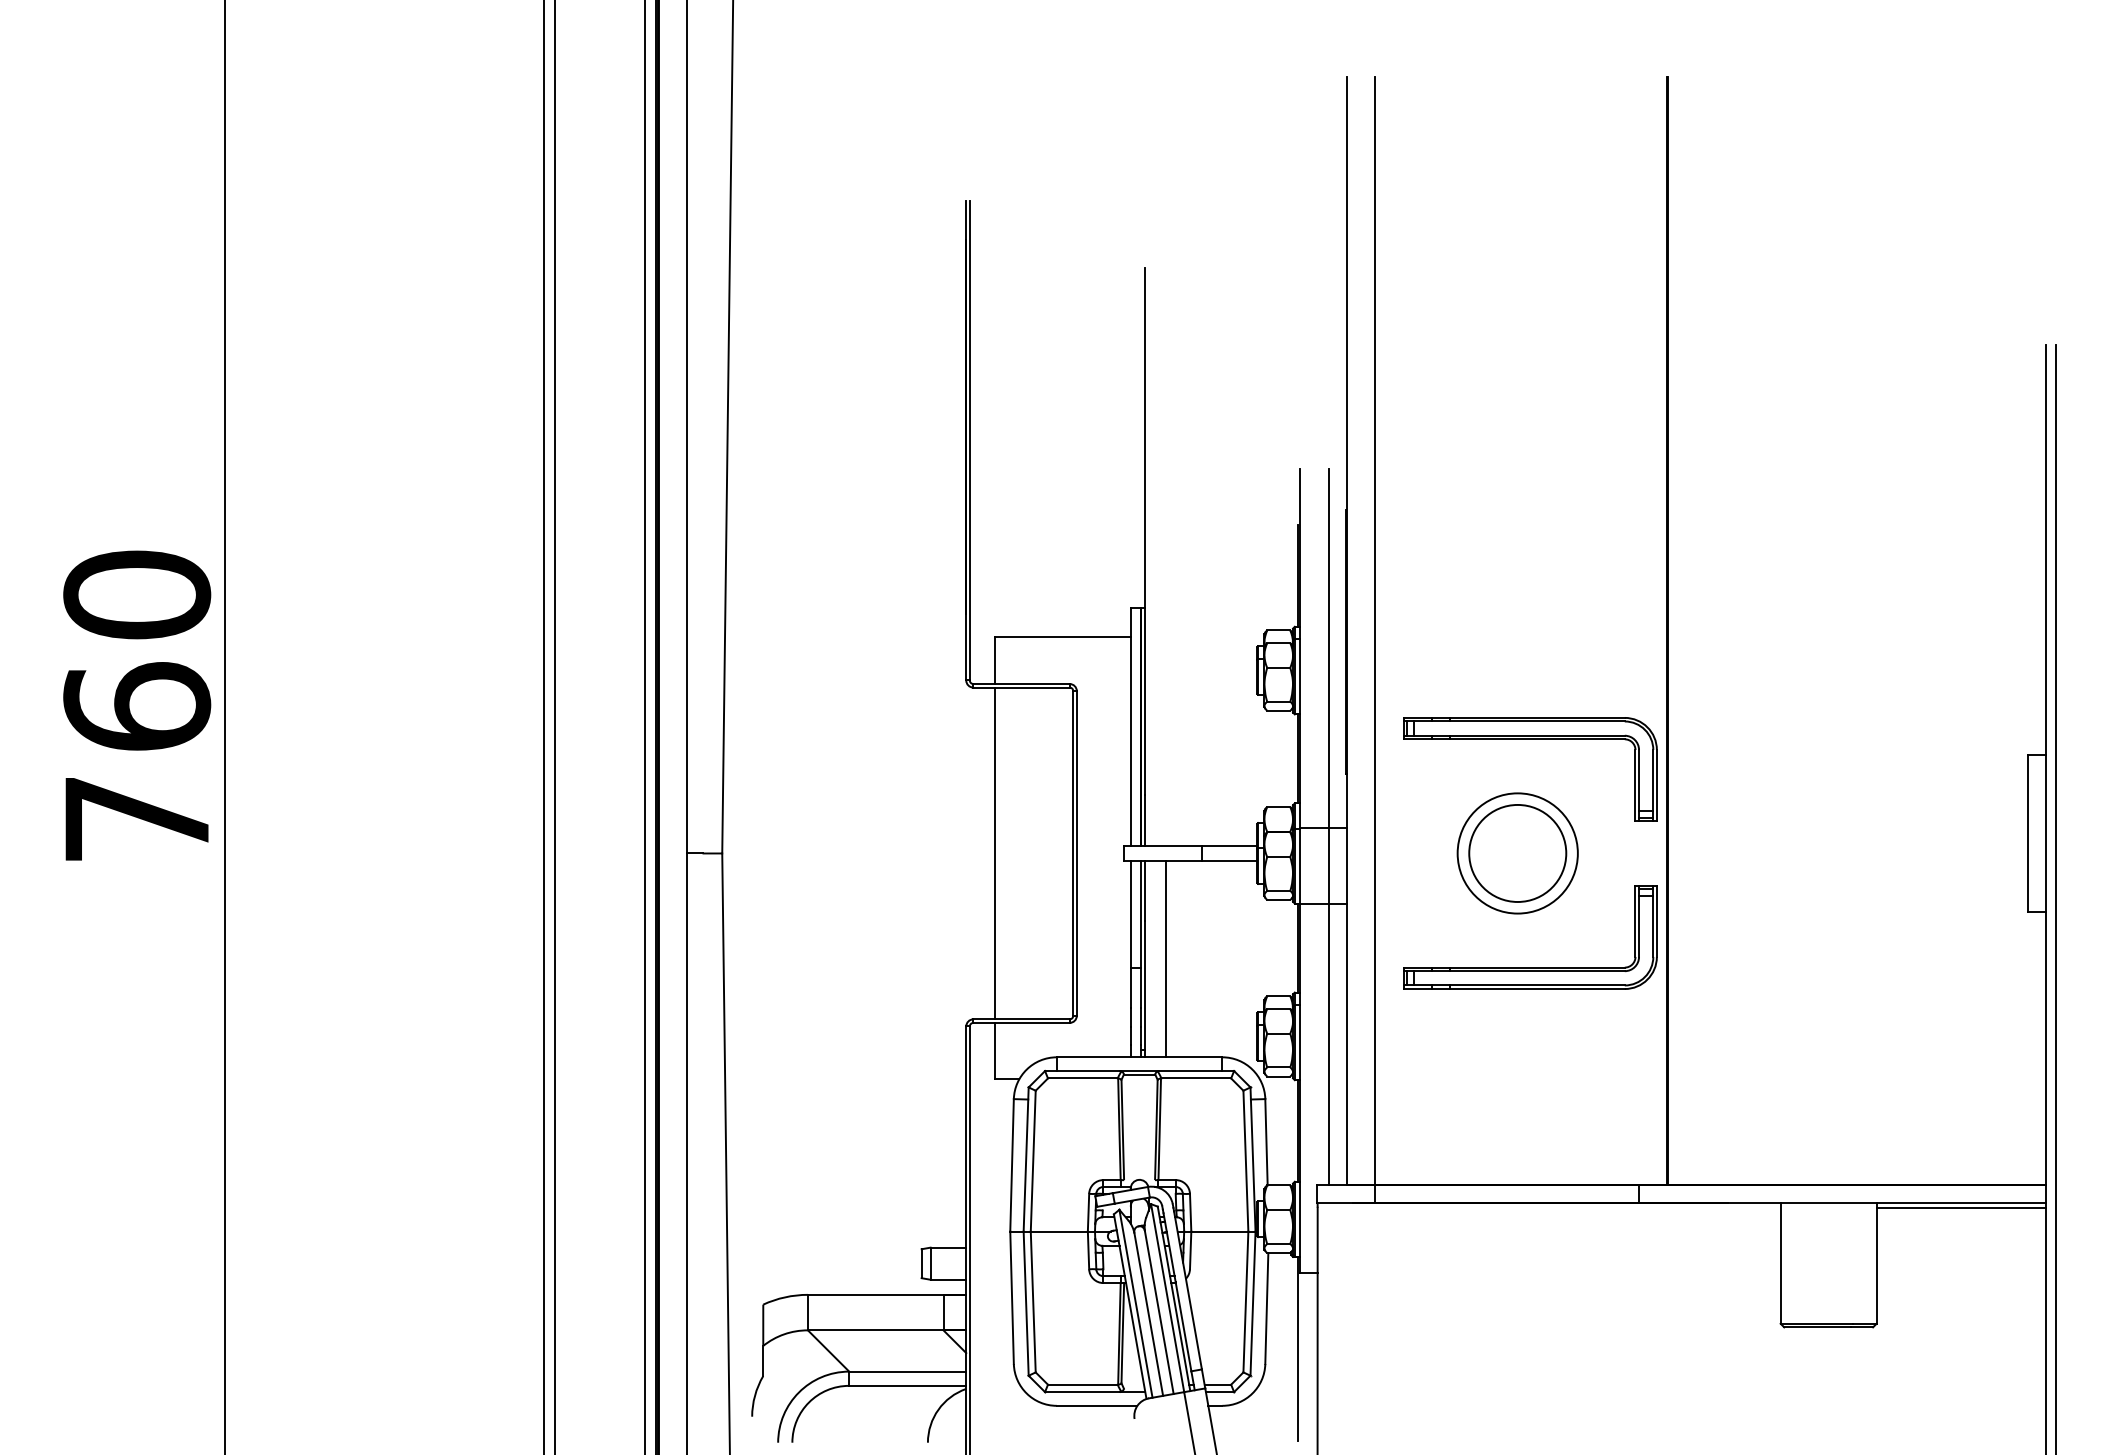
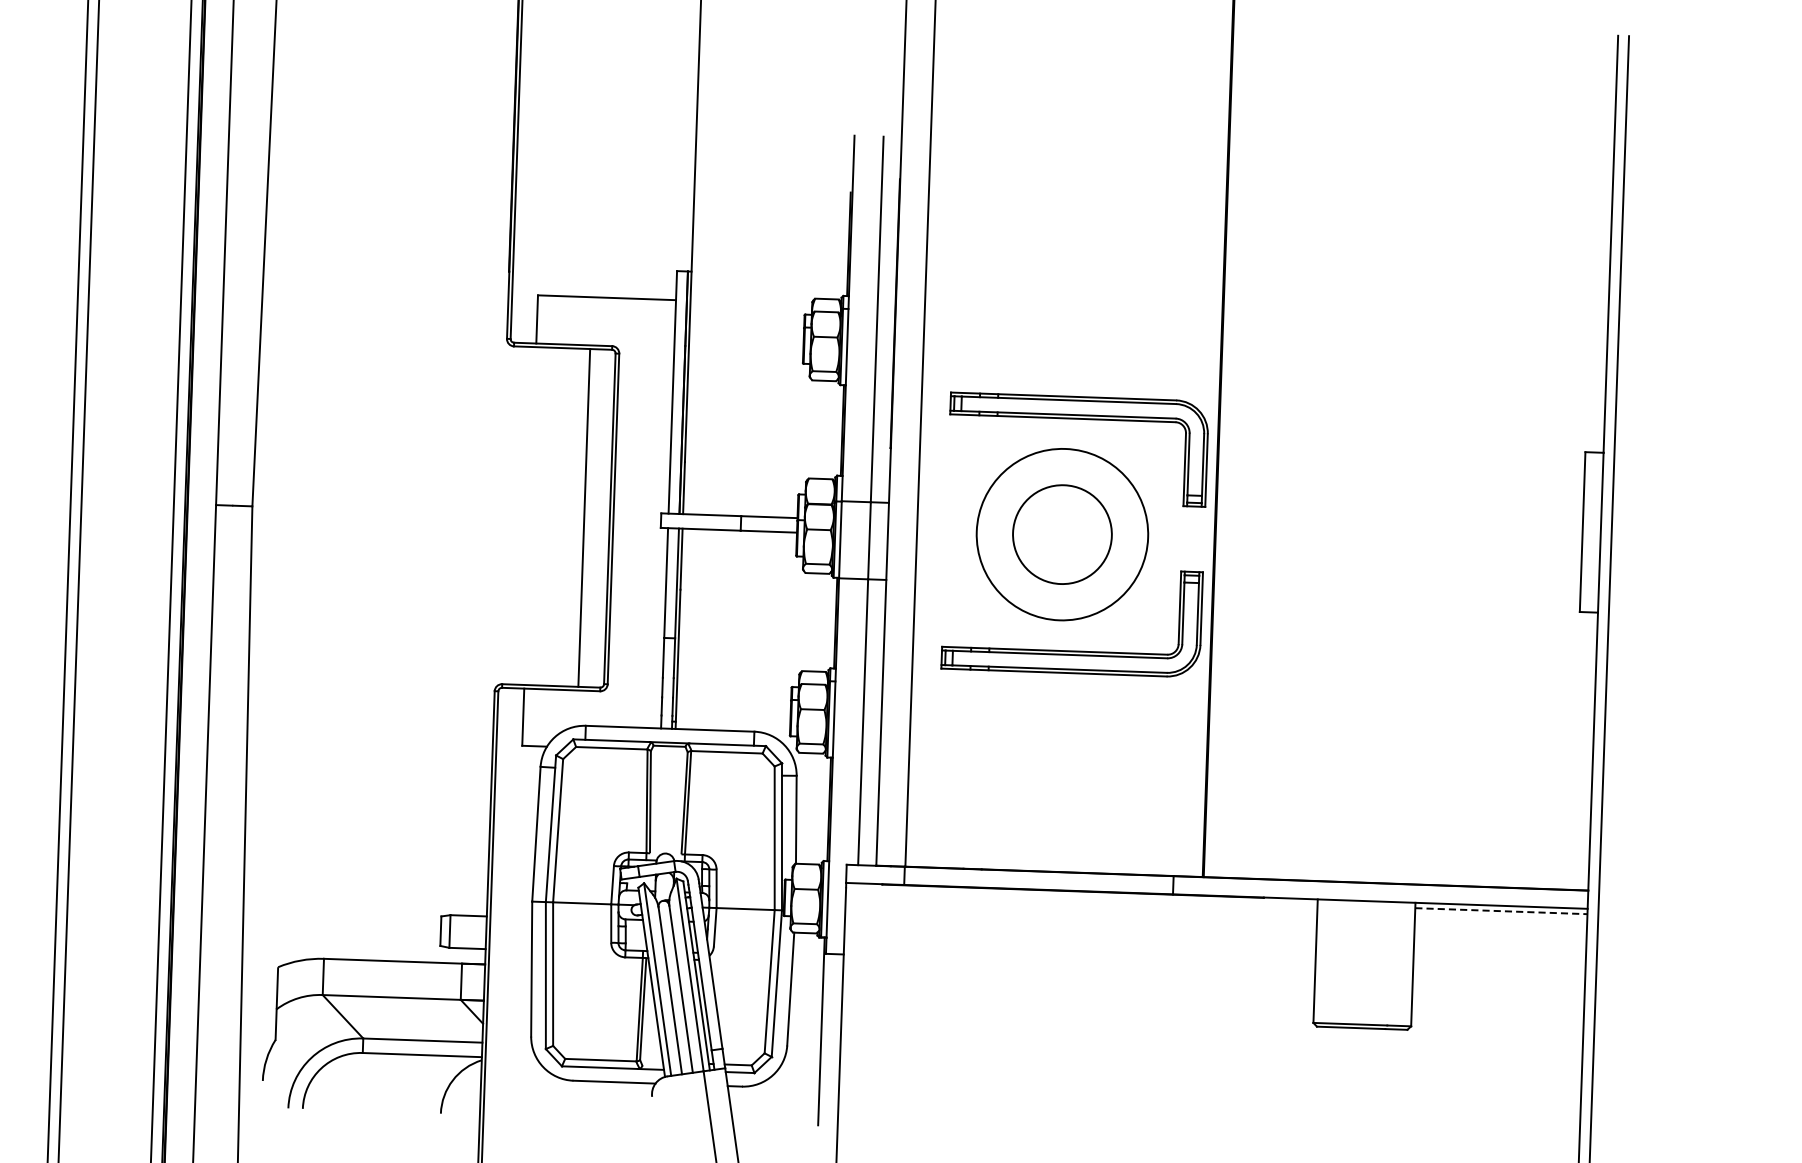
line: (995, 853) -> (584, 517), moved
circle: (1517, 853) -> (1062, 534), size x1.4
line: (1166, 958) -> (701, 629), removed
line: (1961, 1207) -> (1501, 910), solid -> dashed

